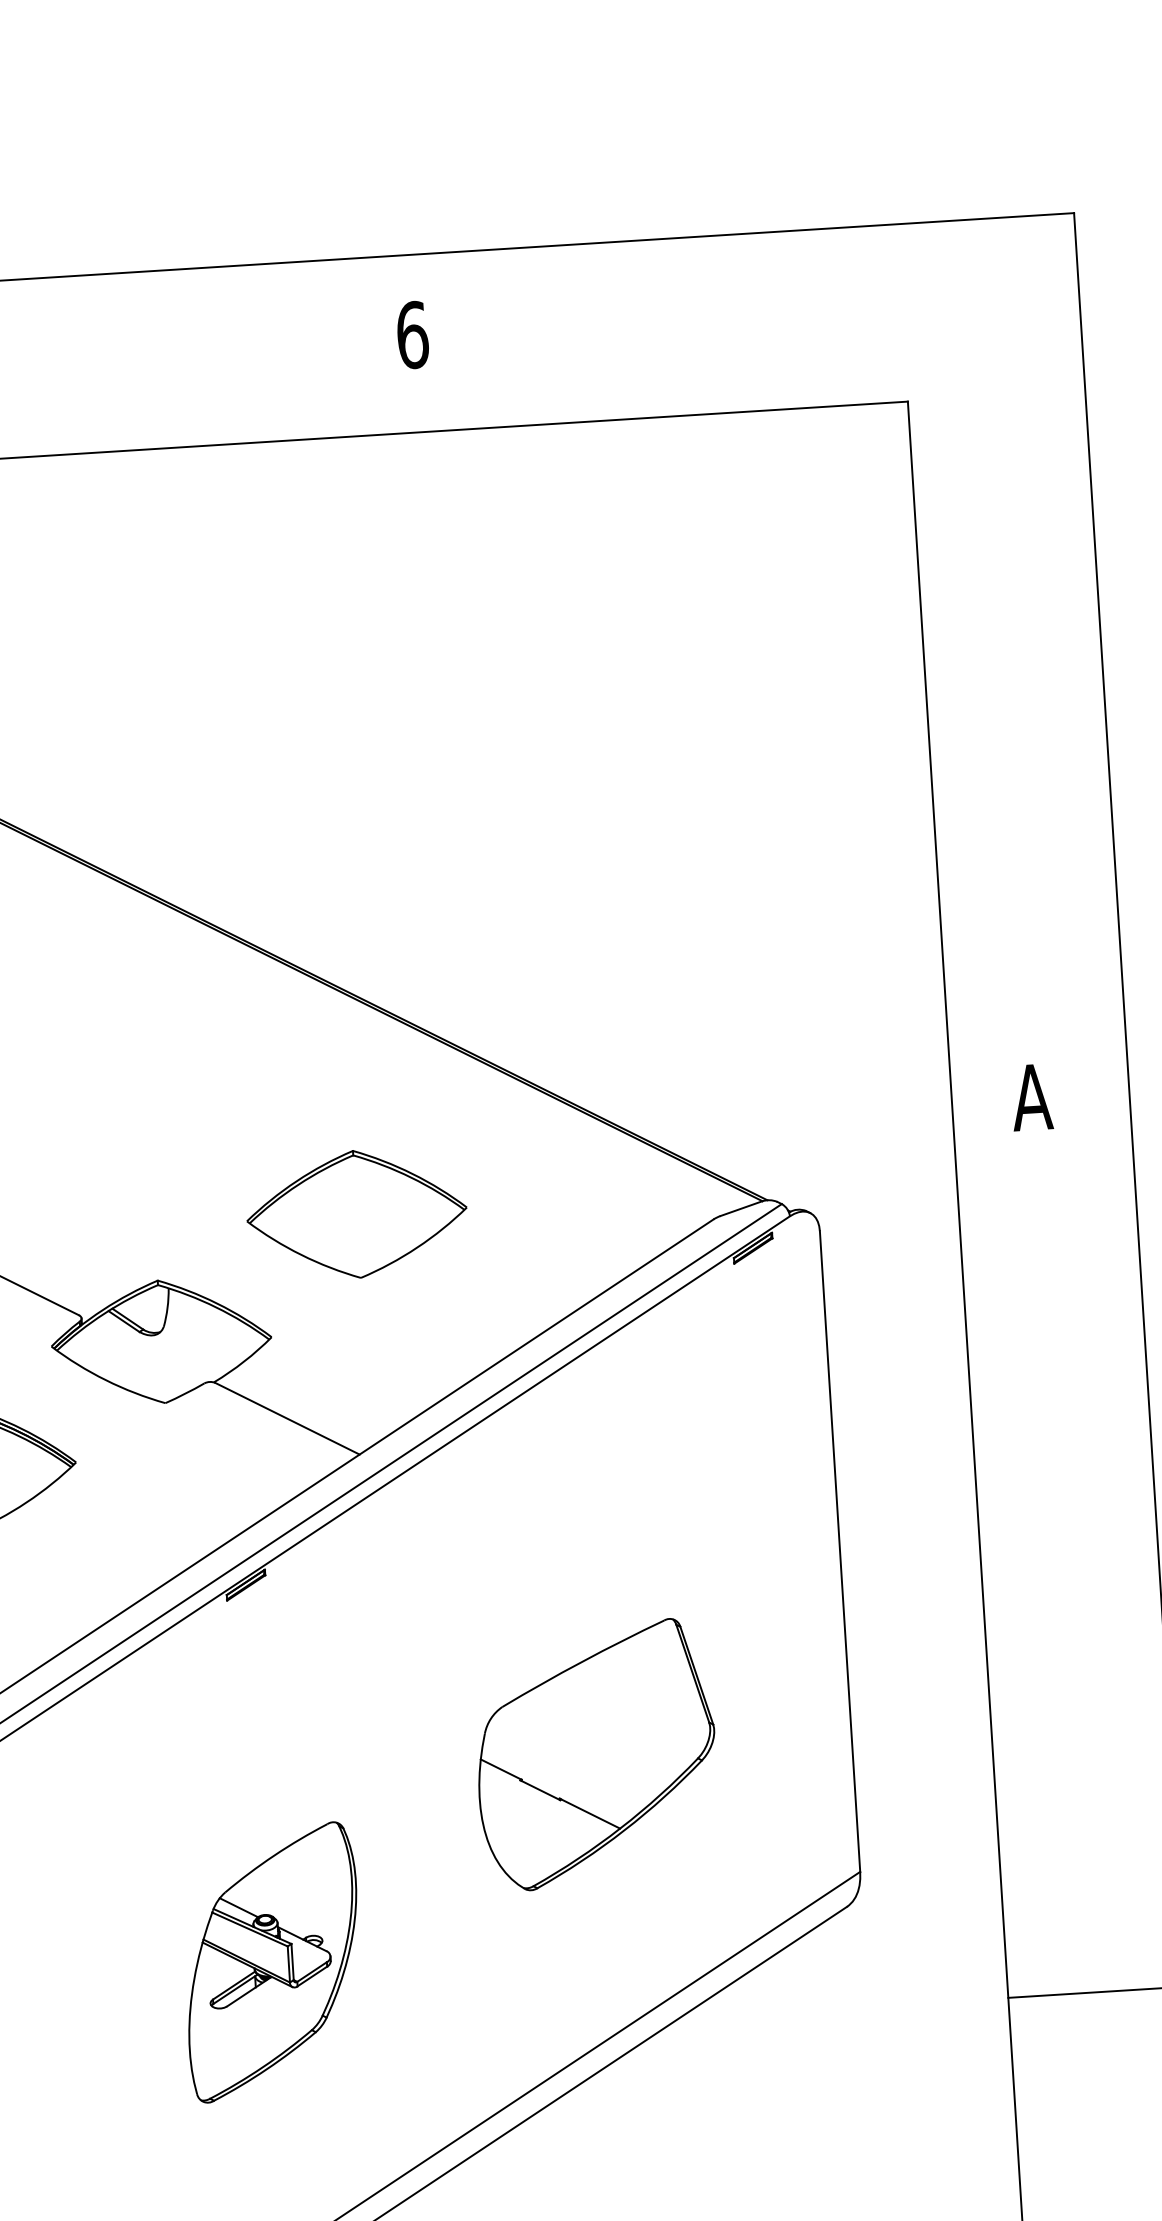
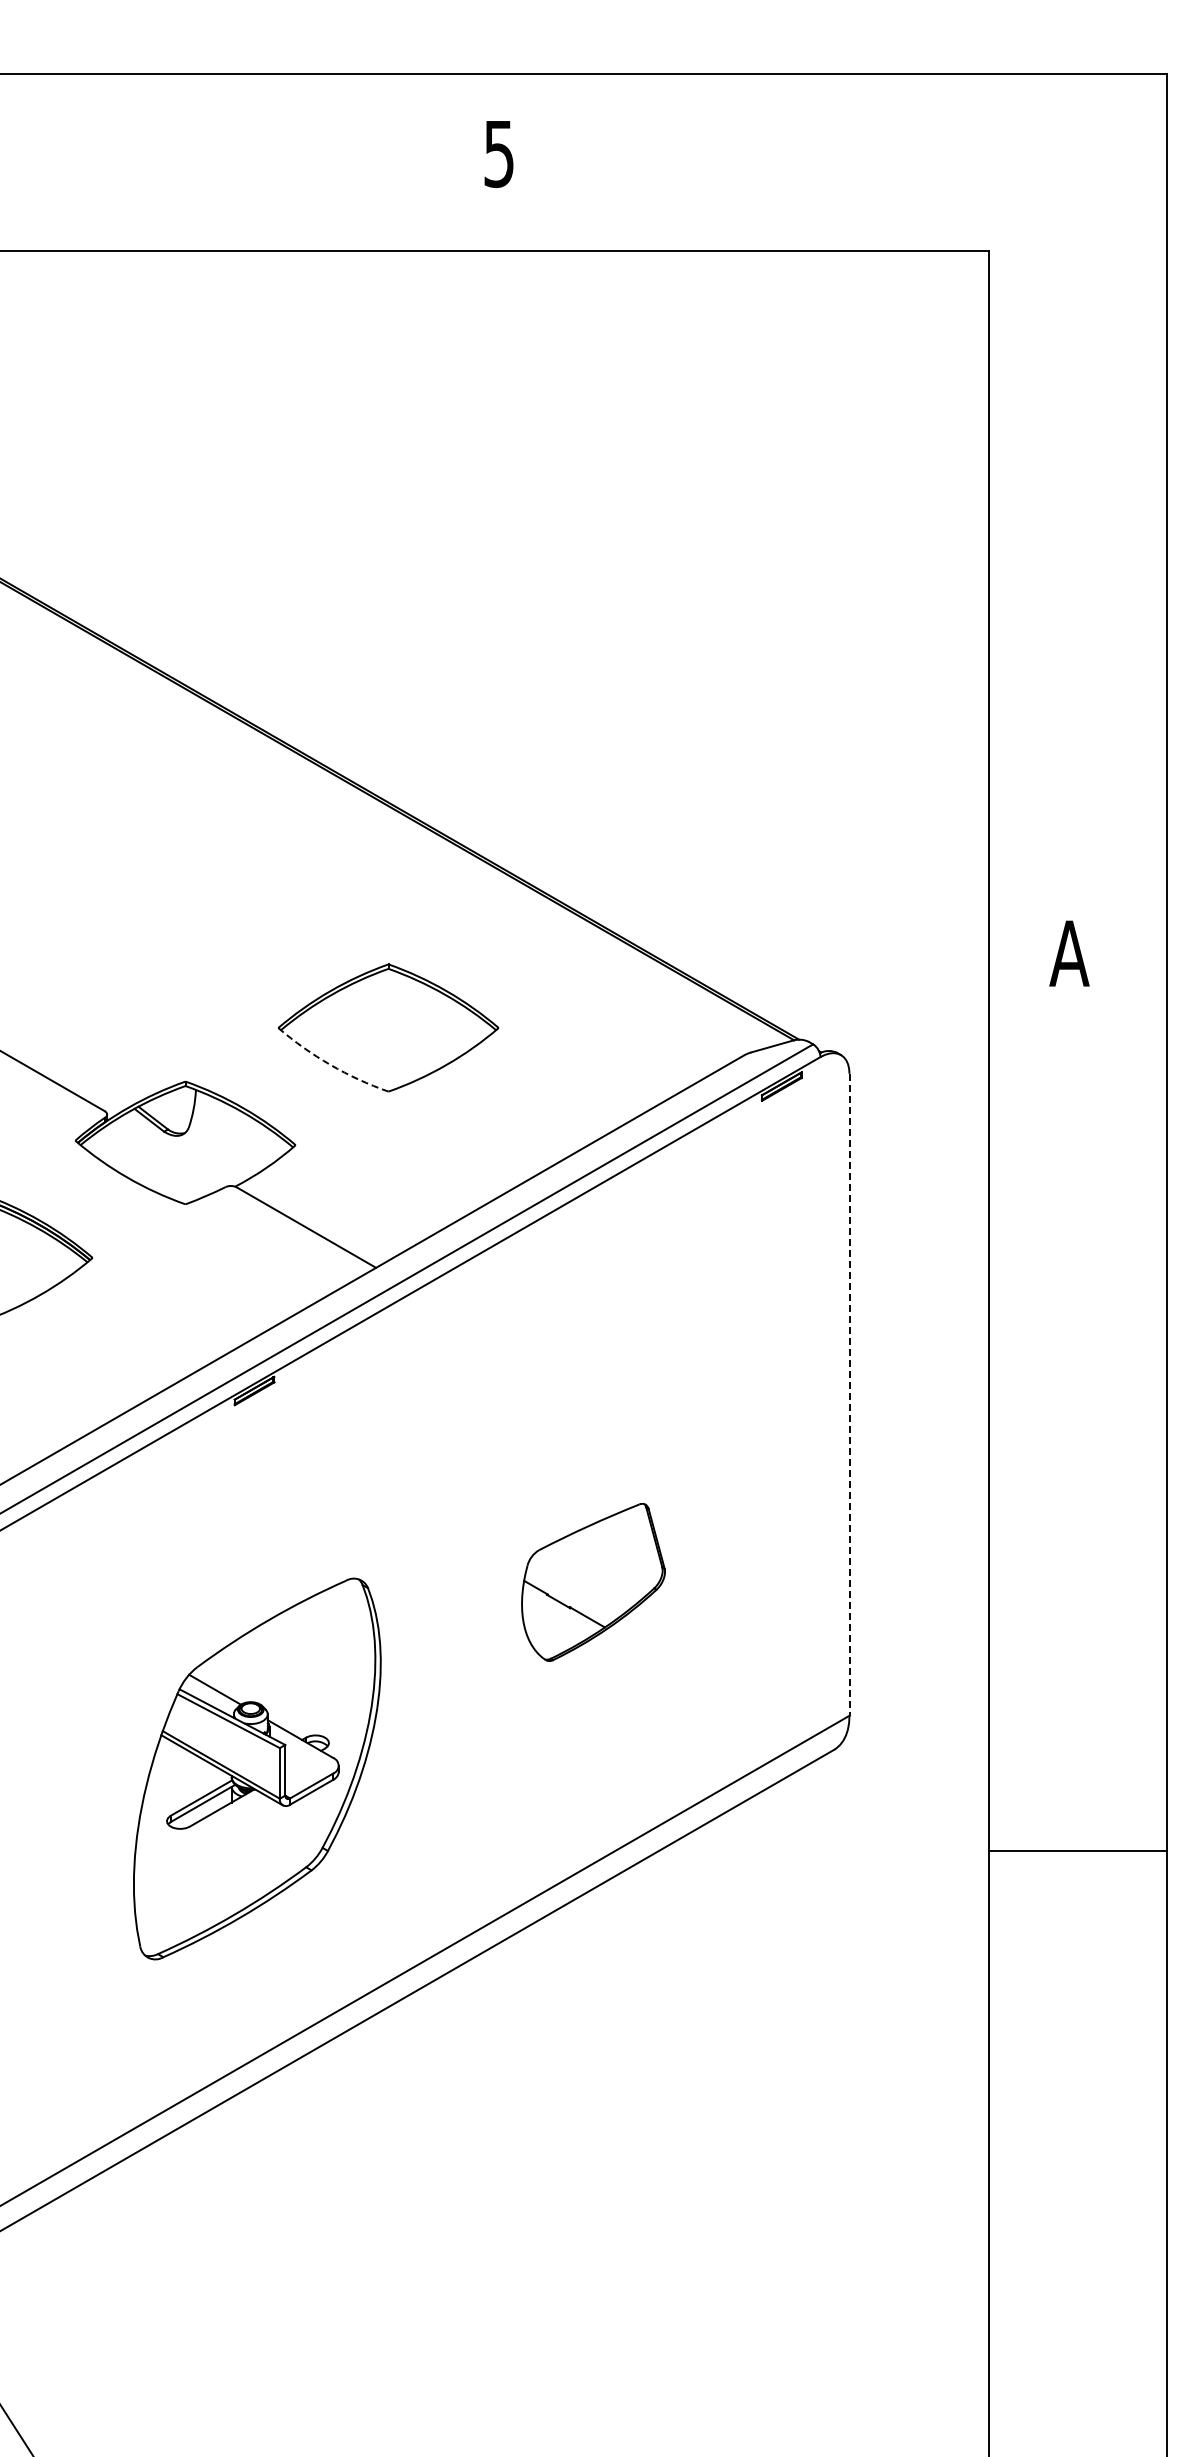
text: (412, 334) -> (499, 153), 6 -> 5
arc: (301, 1254) -> (330, 1064), solid -> dashed
line: (840, 1551) -> (849, 1394), solid -> dashed
part: (596, 1754) -> (593, 1582), size x0.6
part: (272, 1962) -> (257, 1769), size x1.4

